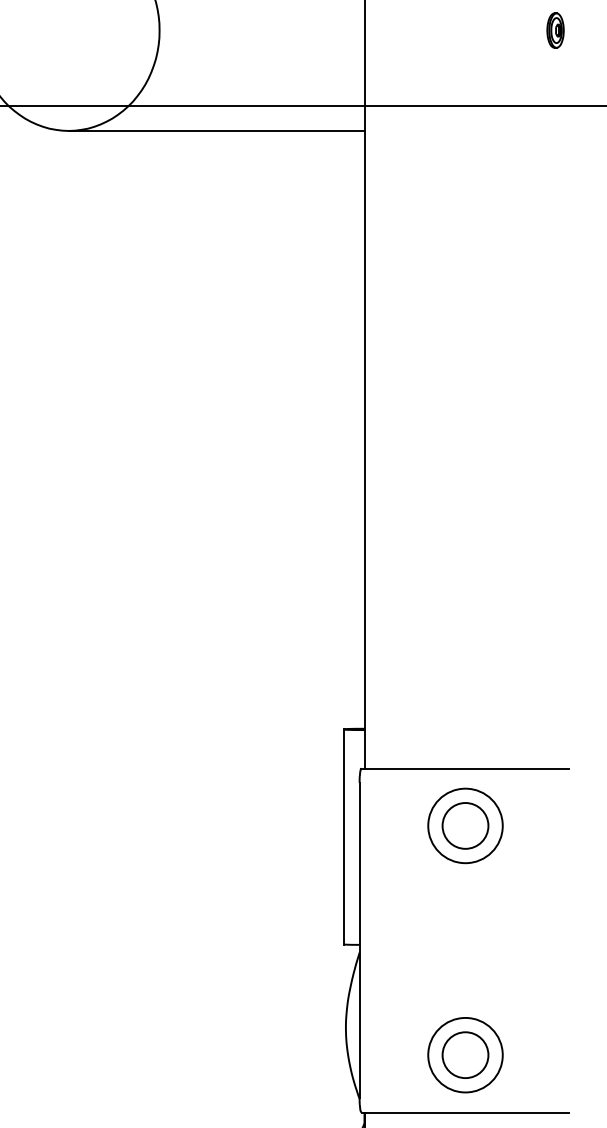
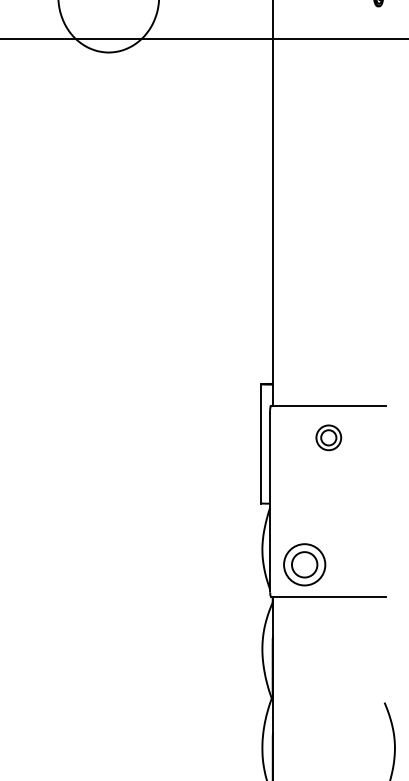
line: (216, 130) -> (190, 52), removed
part: (465, 825) -> (328, 437), size x0.6
part: (465, 1054) -> (304, 564), moved

